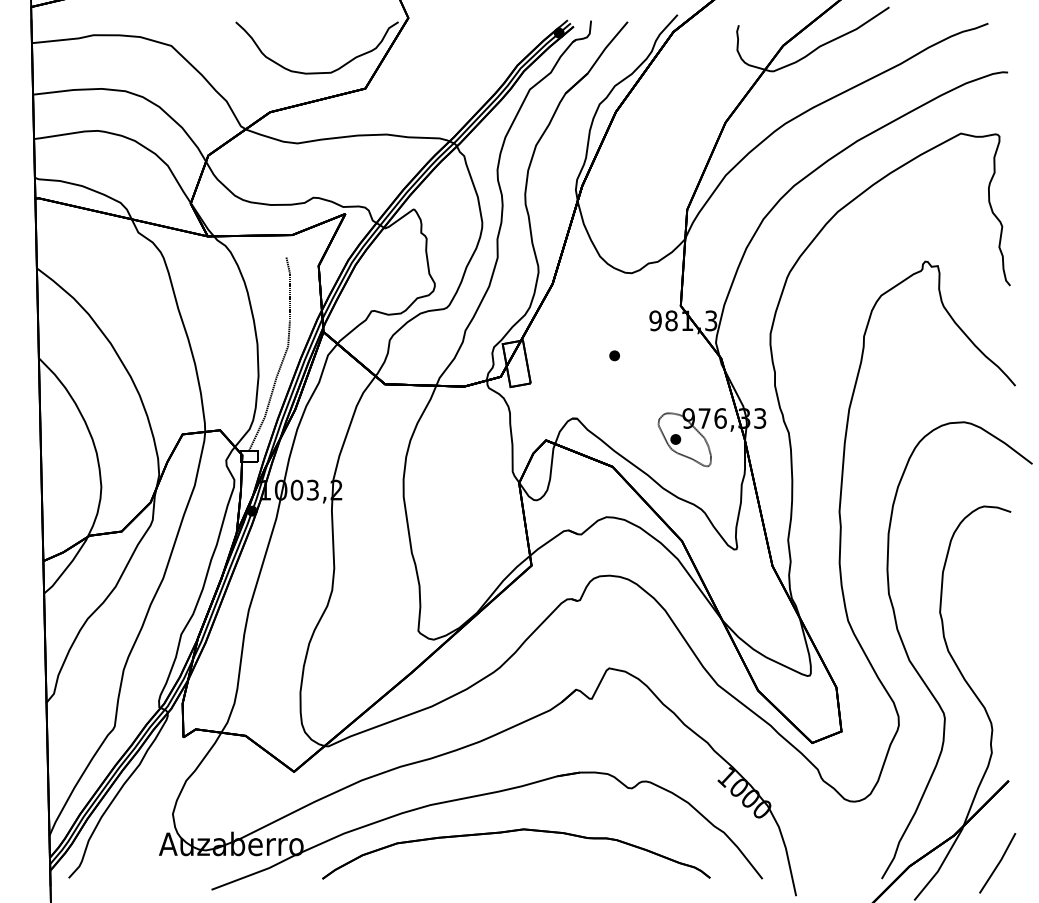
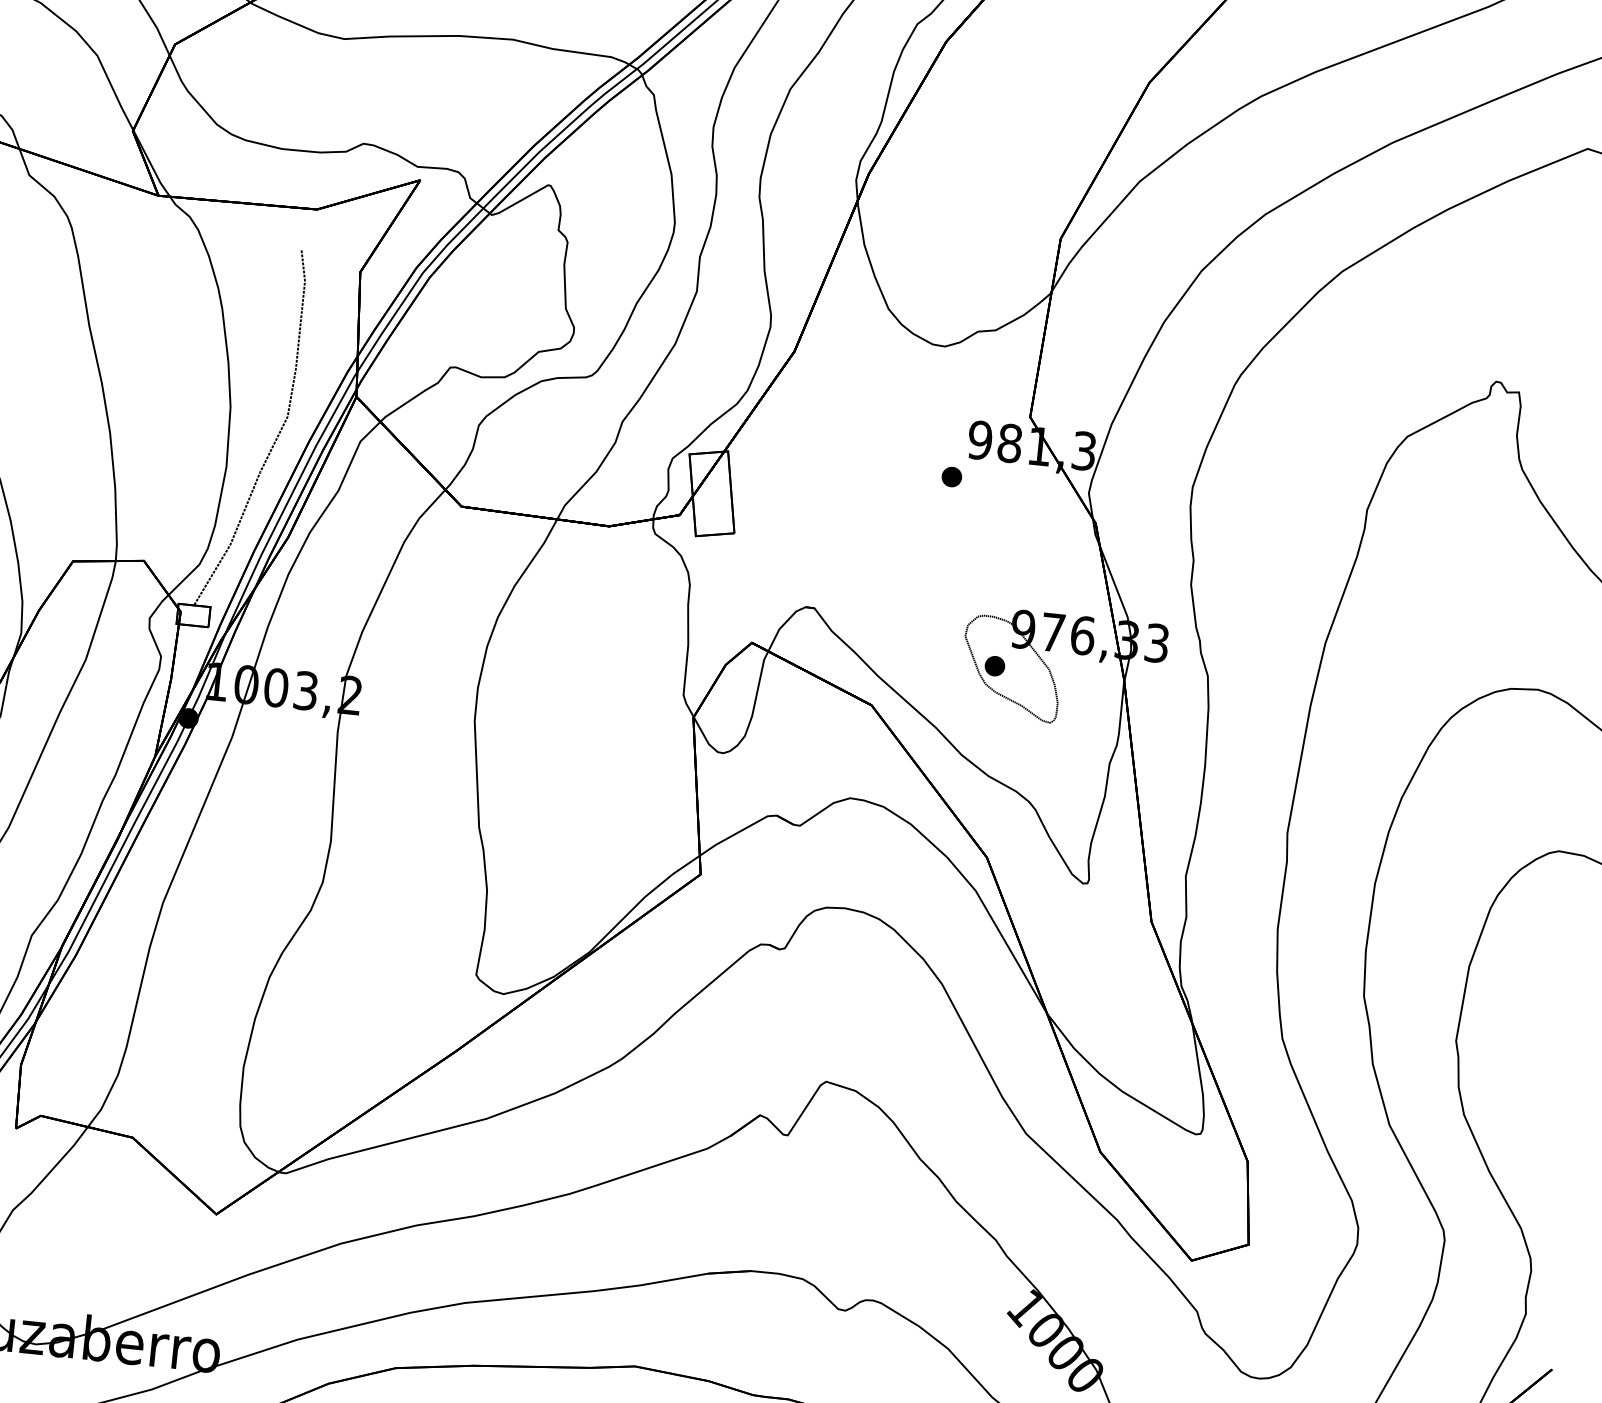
part: (614, 355) -> (951, 476), moved

